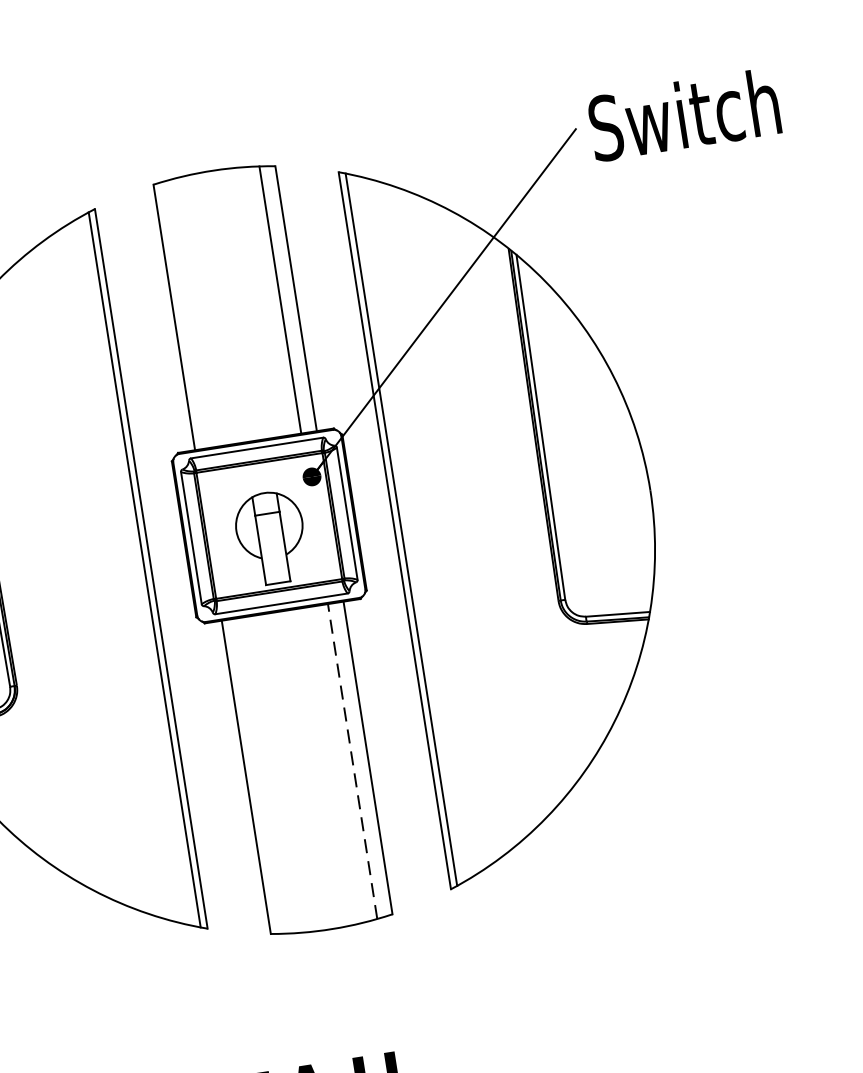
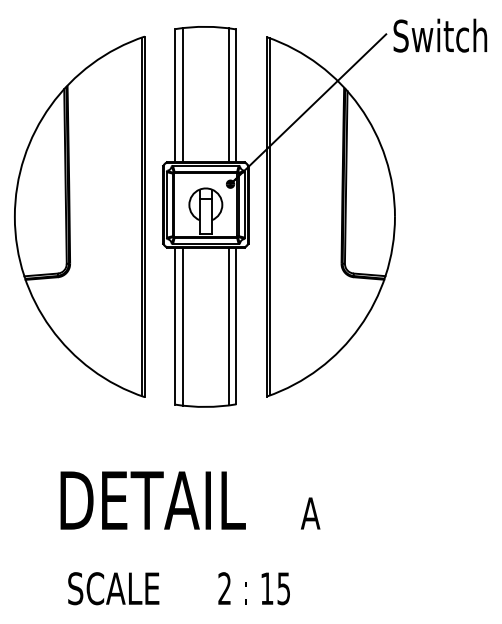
line: (190, 314) -> (183, 95), added
line: (352, 761) -> (228, 326), dashed -> solid
line: (262, 775) -> (183, 326), added

